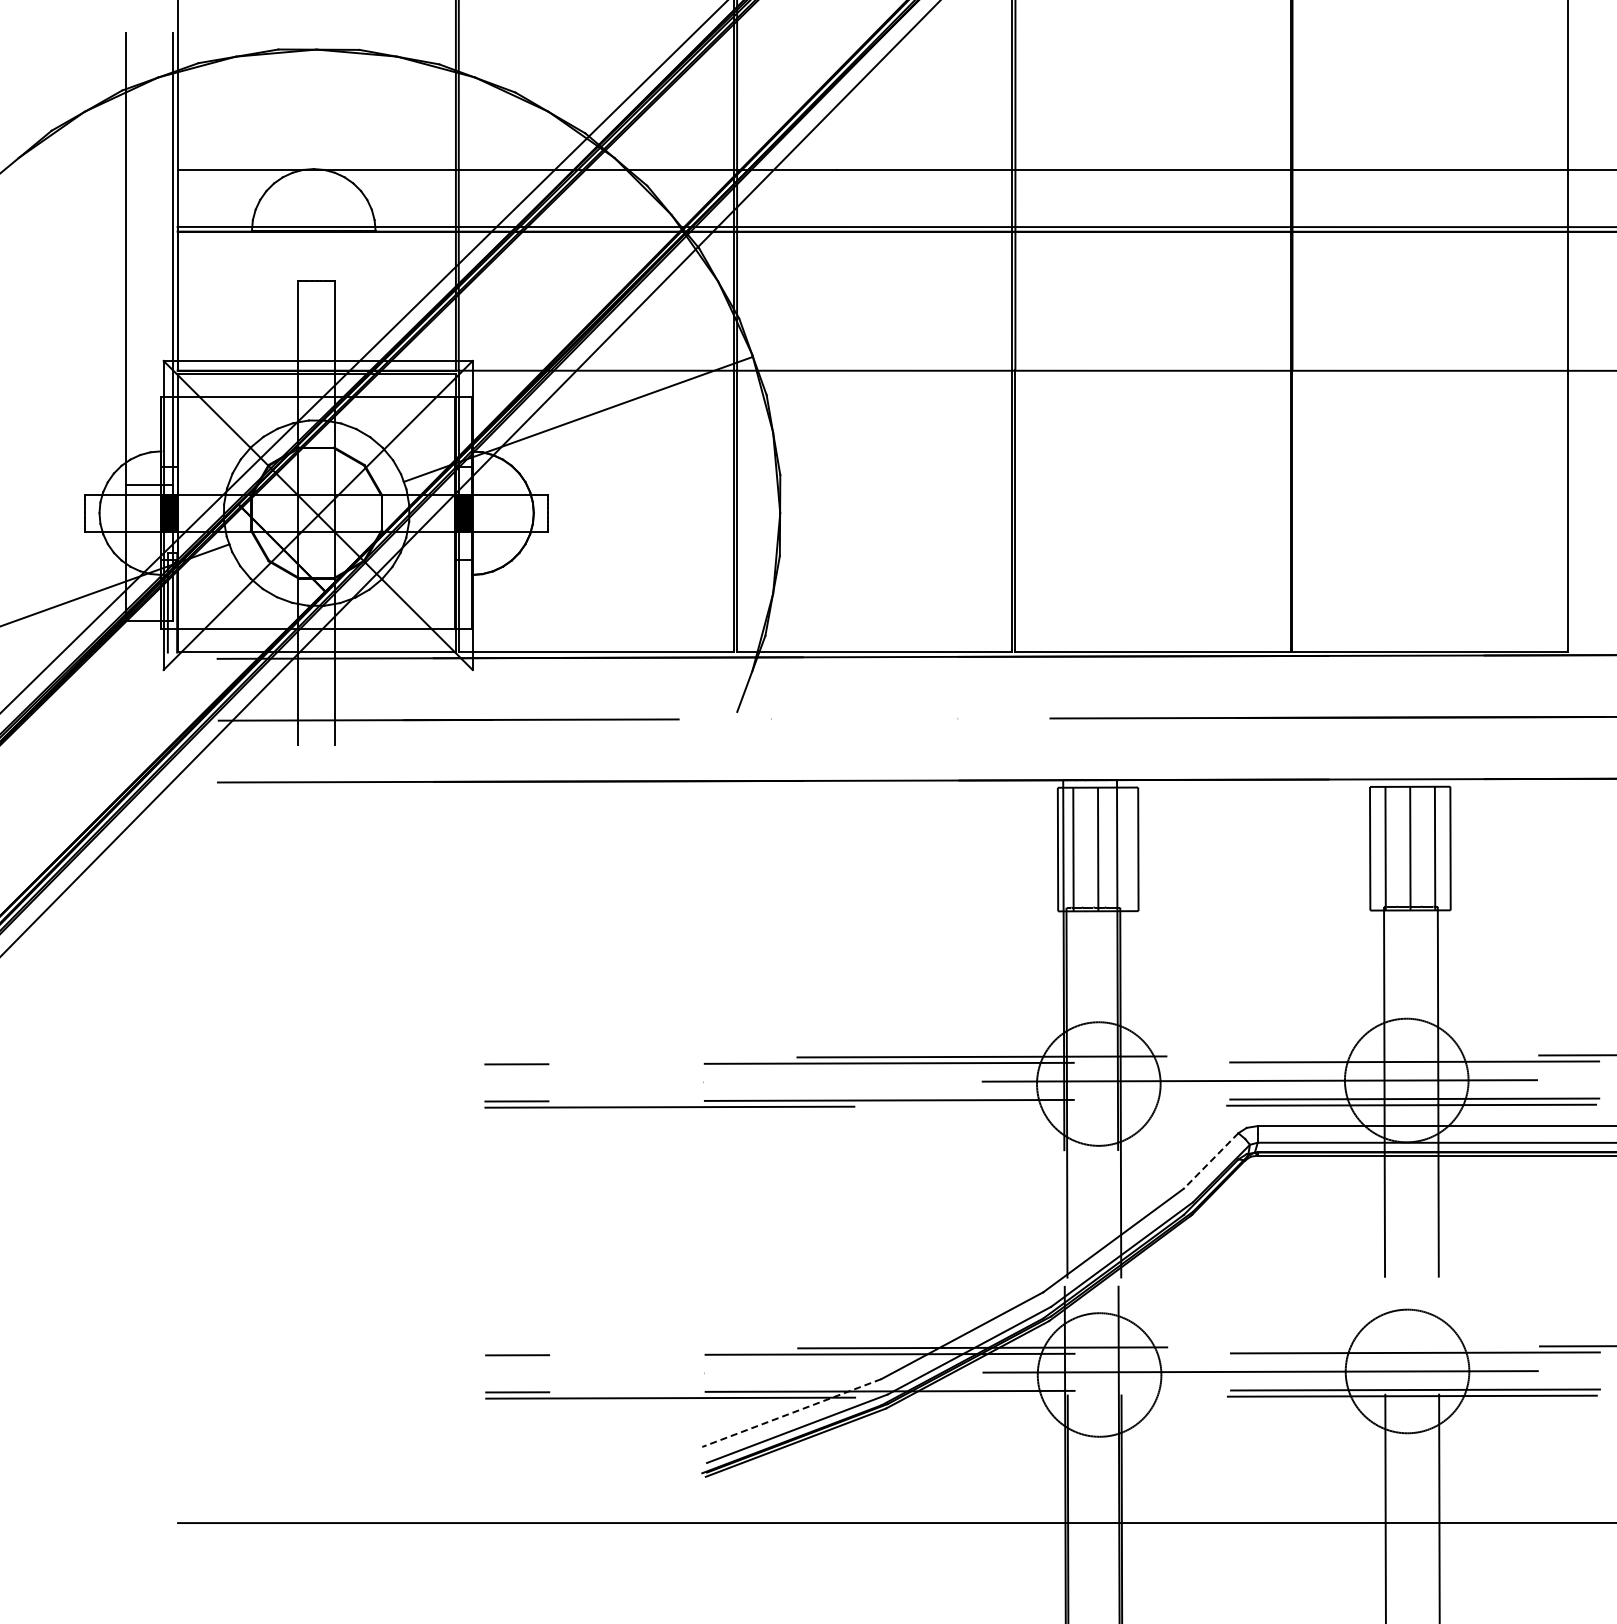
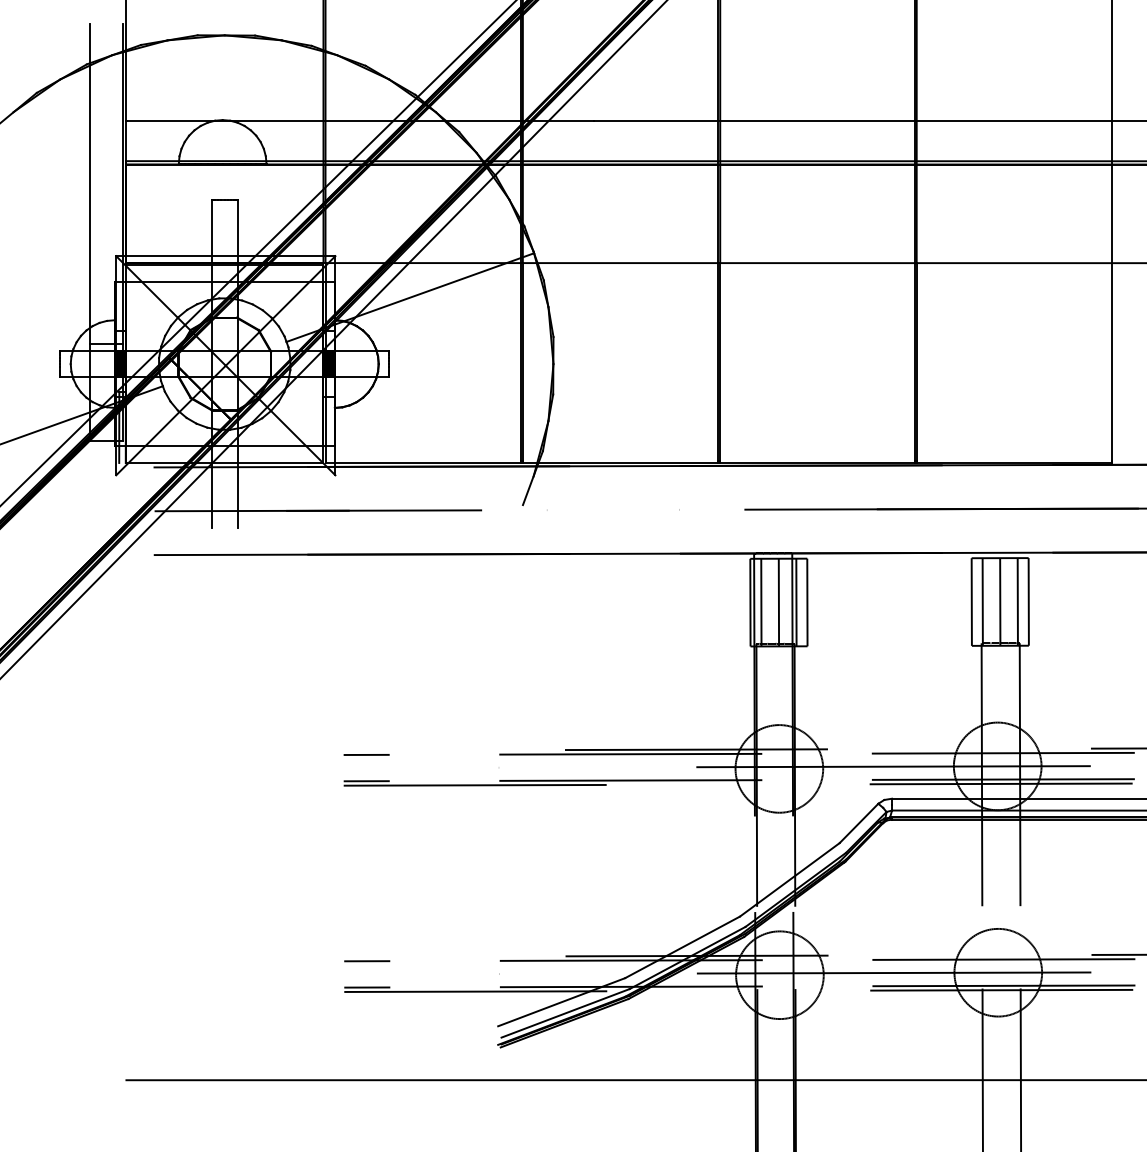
line: (1122, 849) -> (796, 602), added
line: (1211, 1160) -> (859, 823), dashed -> solid
line: (791, 1413) -> (561, 1002), dashed -> solid

